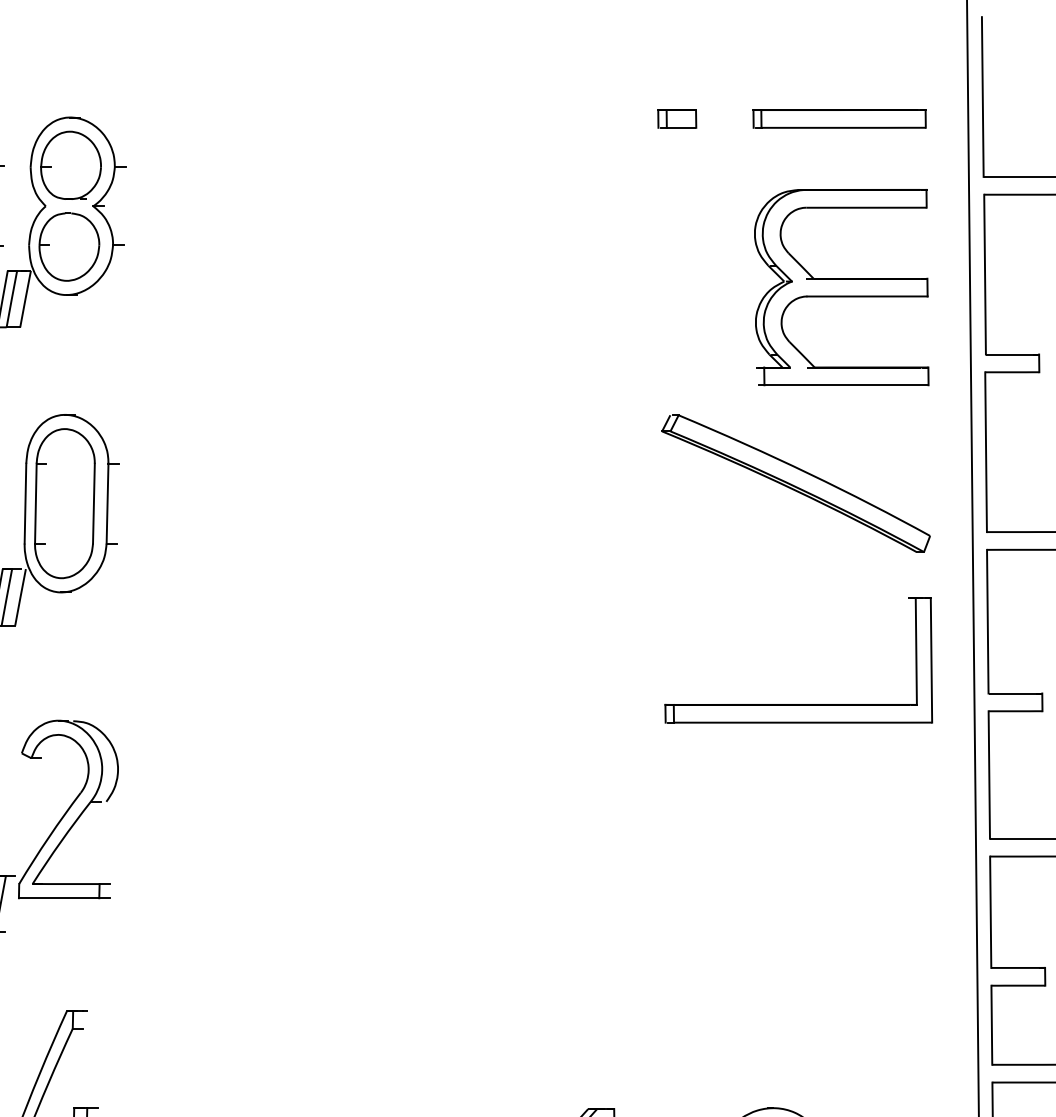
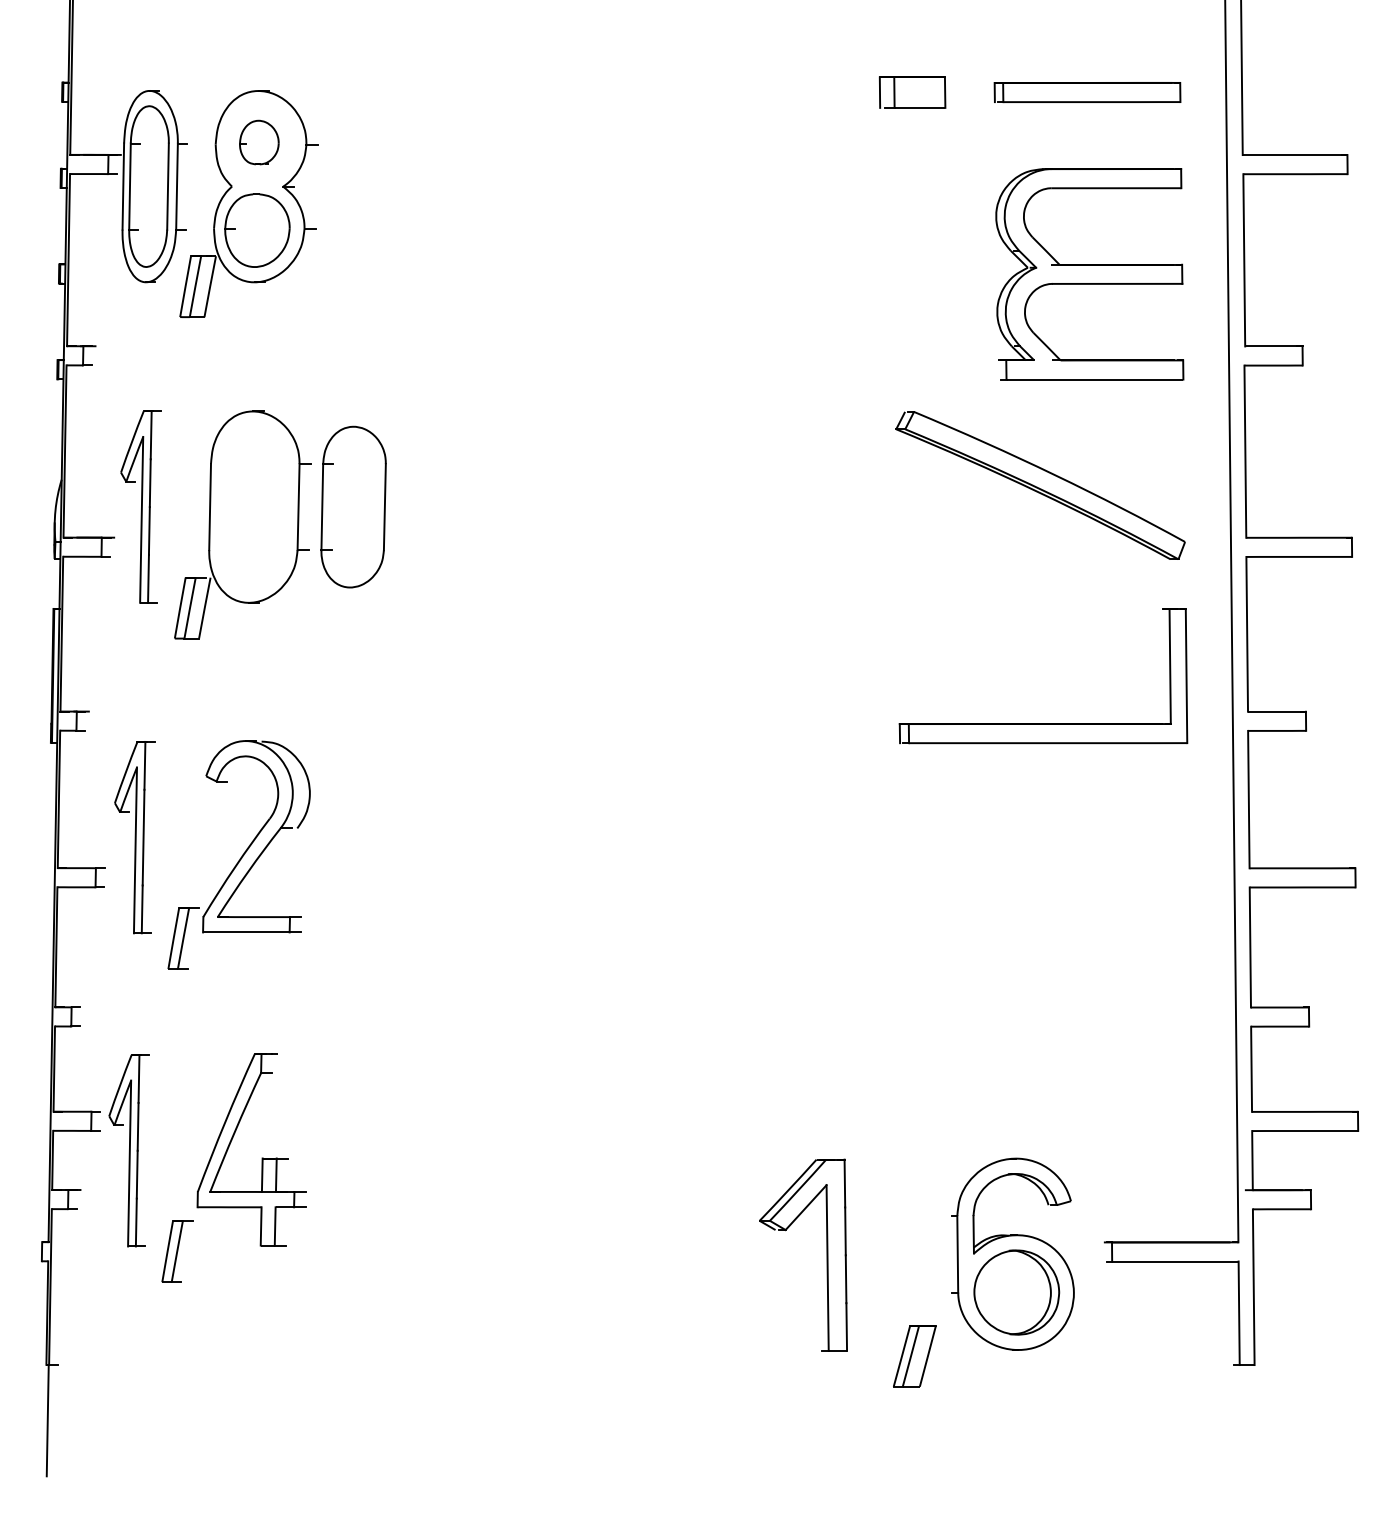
part: (677, 118) -> (912, 92), size x1.6
part: (71, 165) -> (259, 142), size x0.6
part: (64, 503) -> (353, 506), moved

